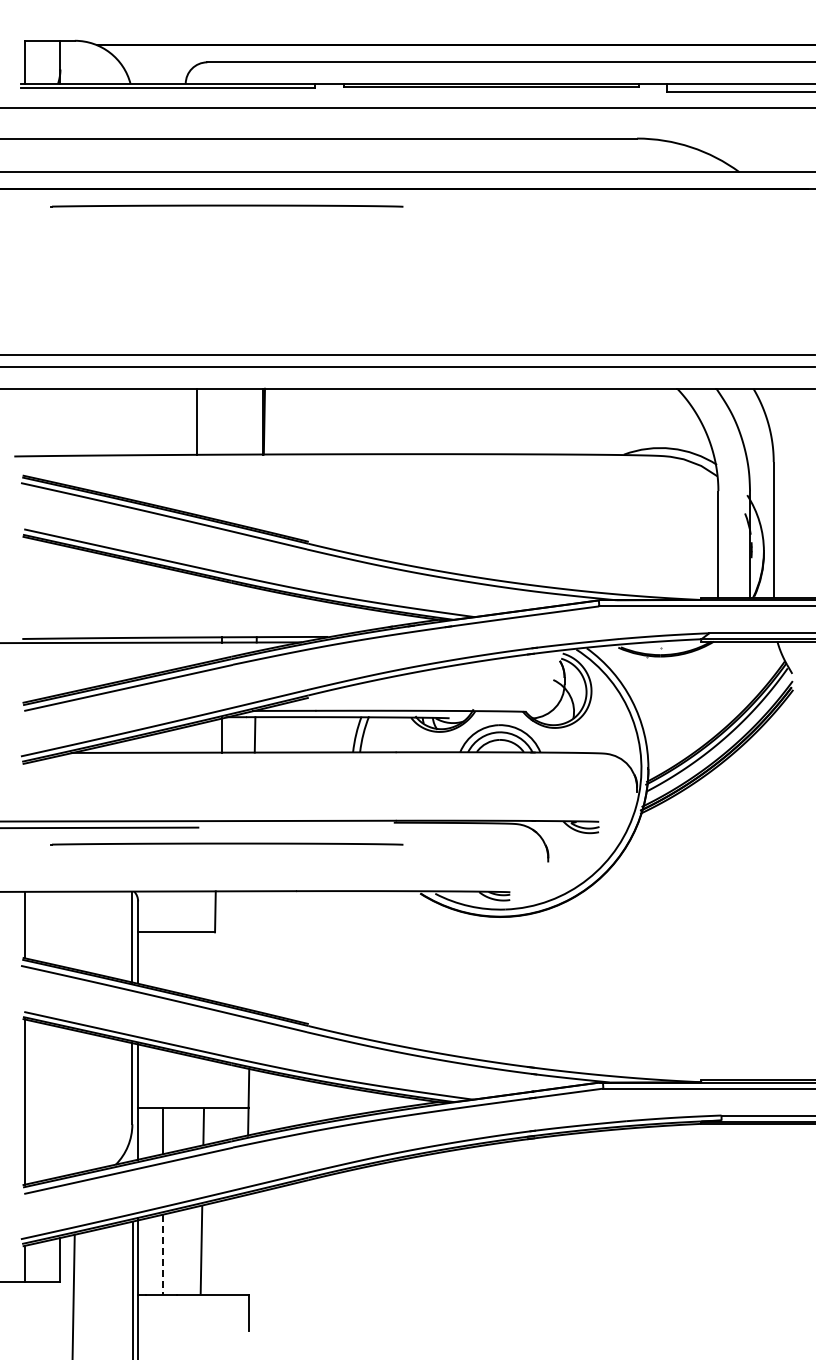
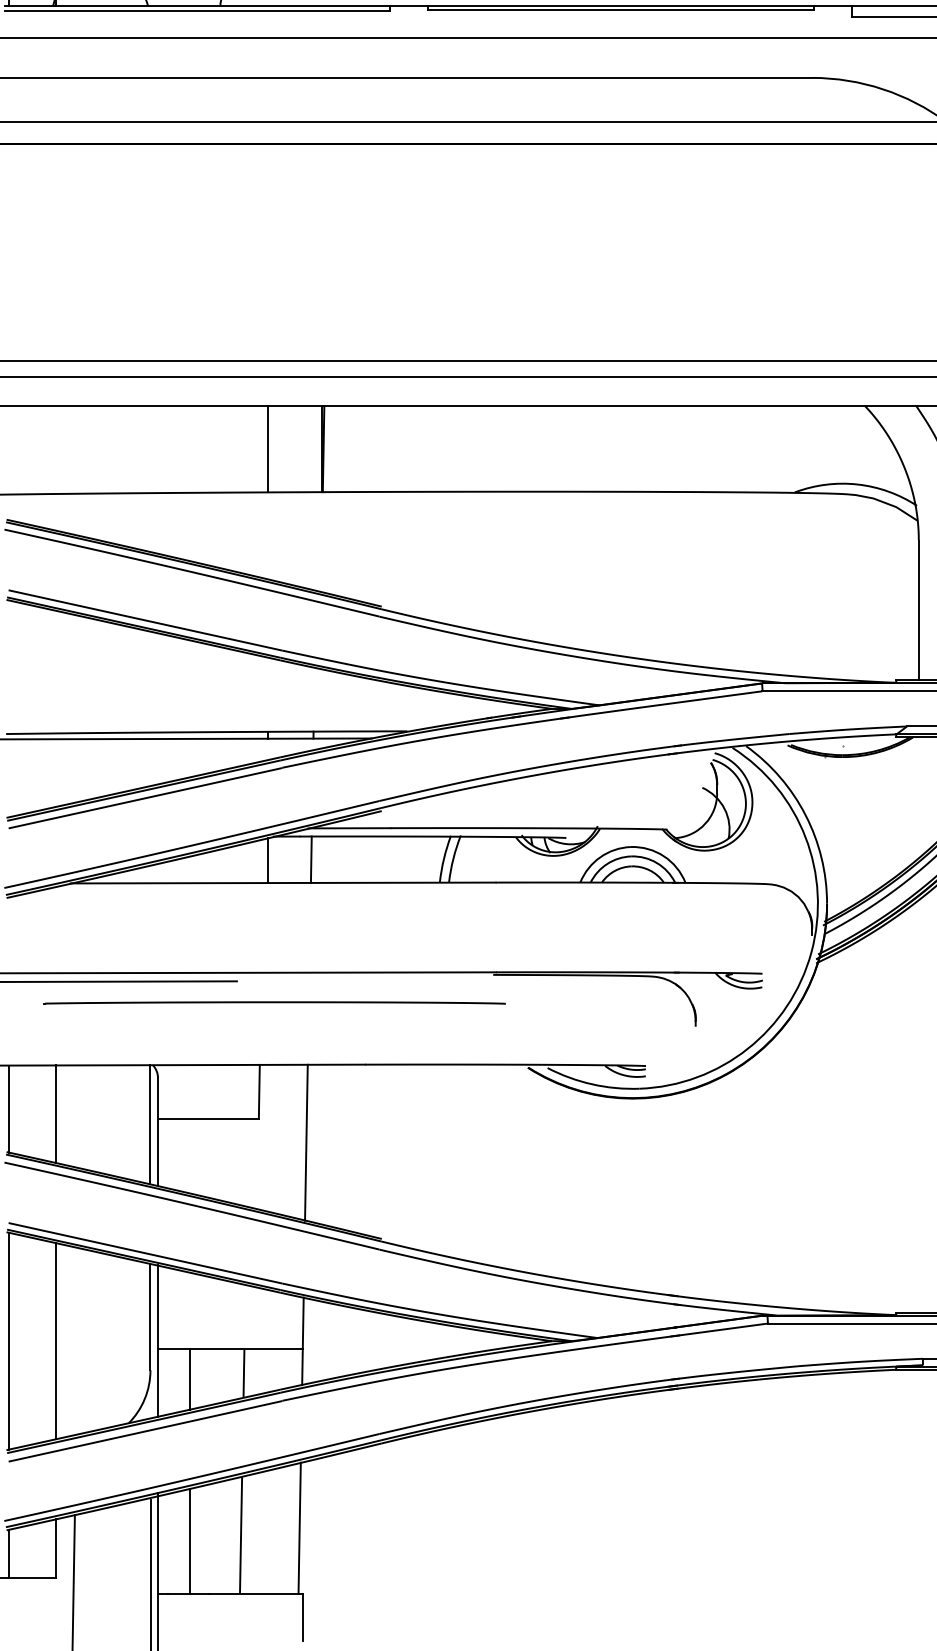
line: (226, 205) -> (273, 165), removed
line: (196, 421) -> (267, 448), moved
line: (60, 928) -> (56, 1113), added
line: (251, 950) -> (306, 1142), added
line: (60, 1101) -> (56, 1340), added
line: (246, 1244) -> (300, 1527), added
line: (162, 1255) -> (189, 1542), dashed -> solid

